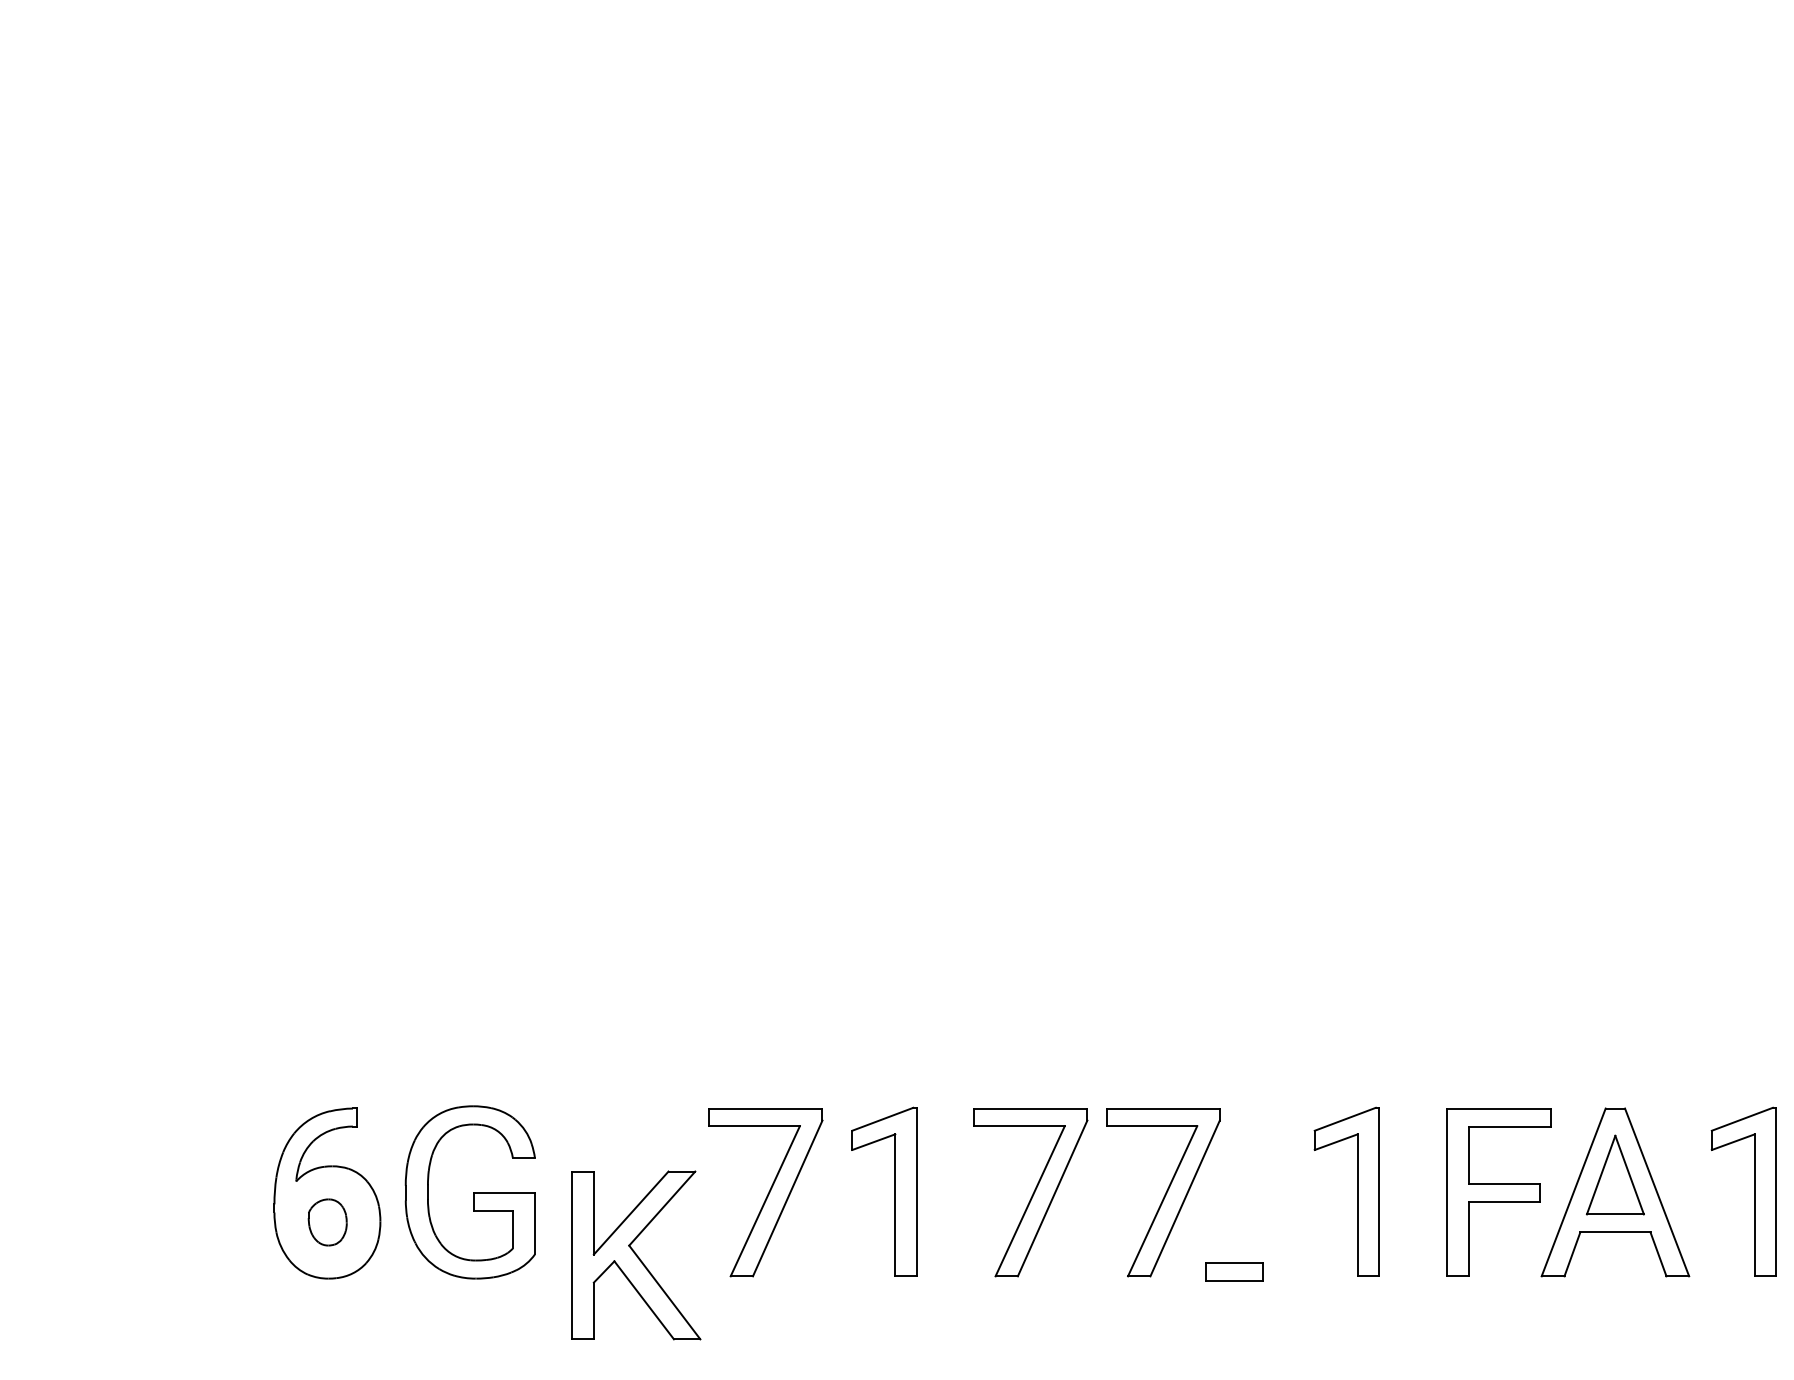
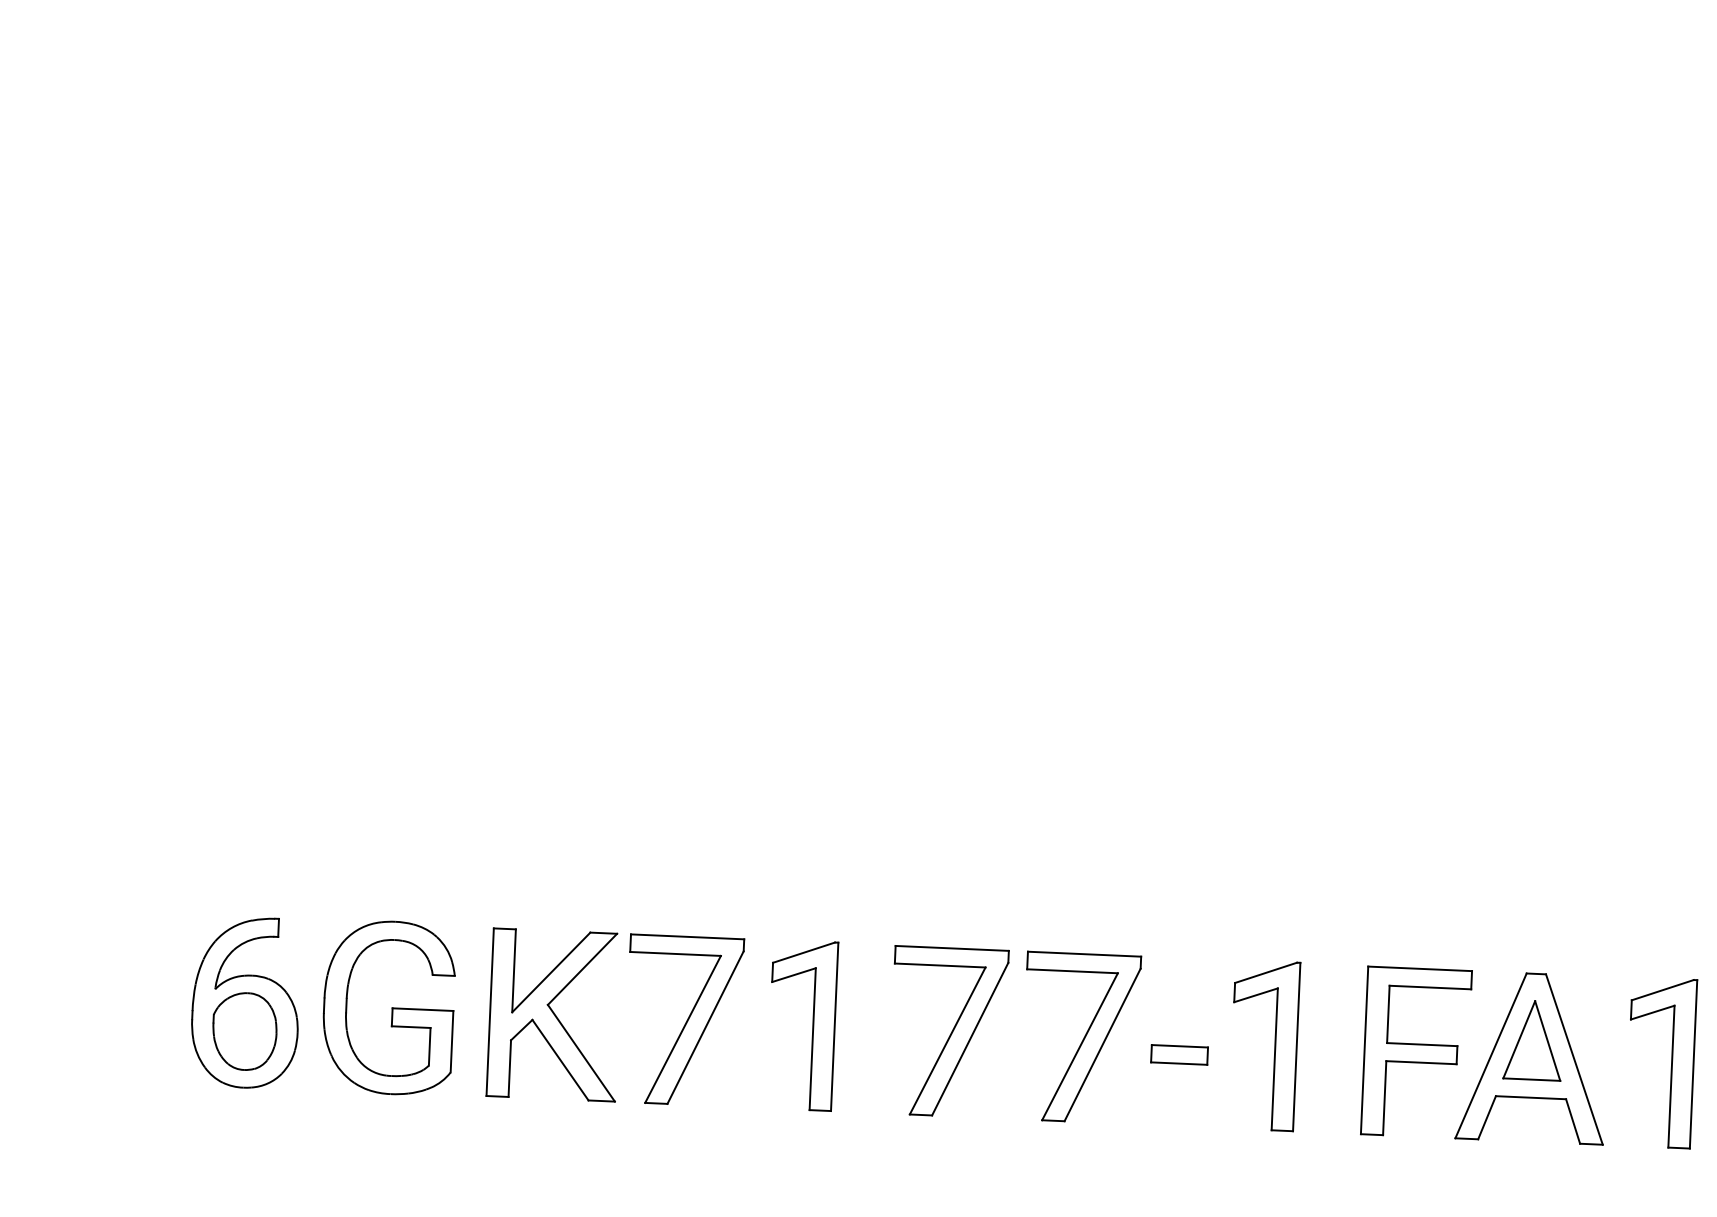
part: (327, 1222) -> (244, 1031), size x1.67
part: (636, 1255) -> (554, 1015), moved
part: (1234, 1271) -> (1179, 1054), moved

